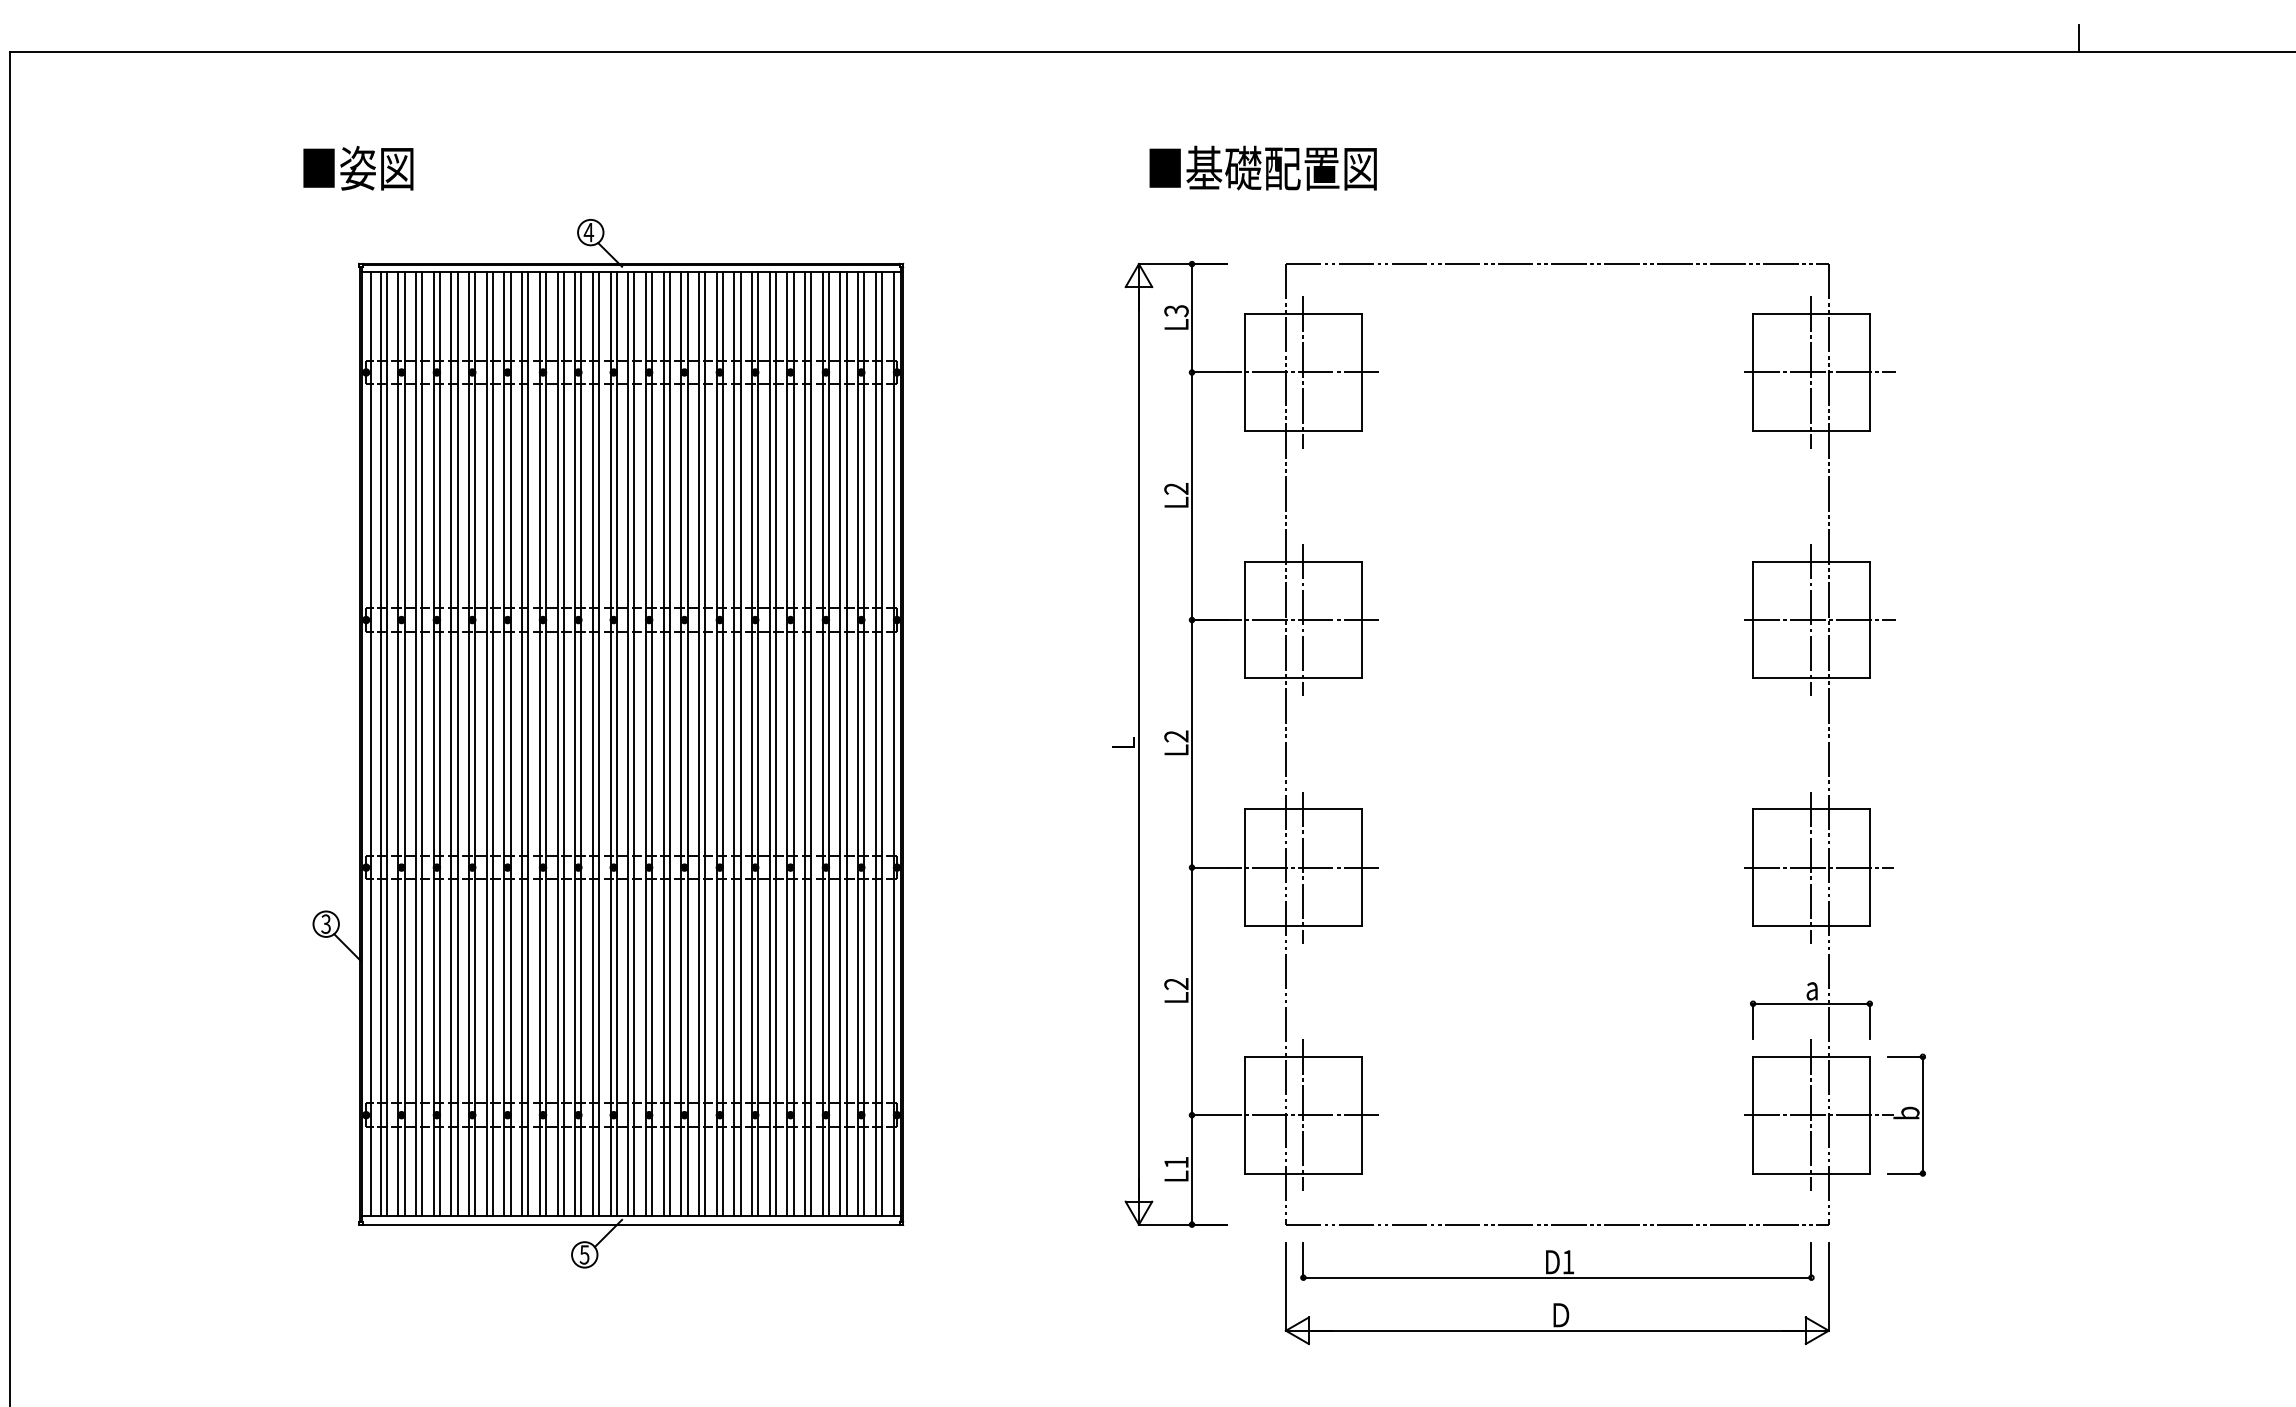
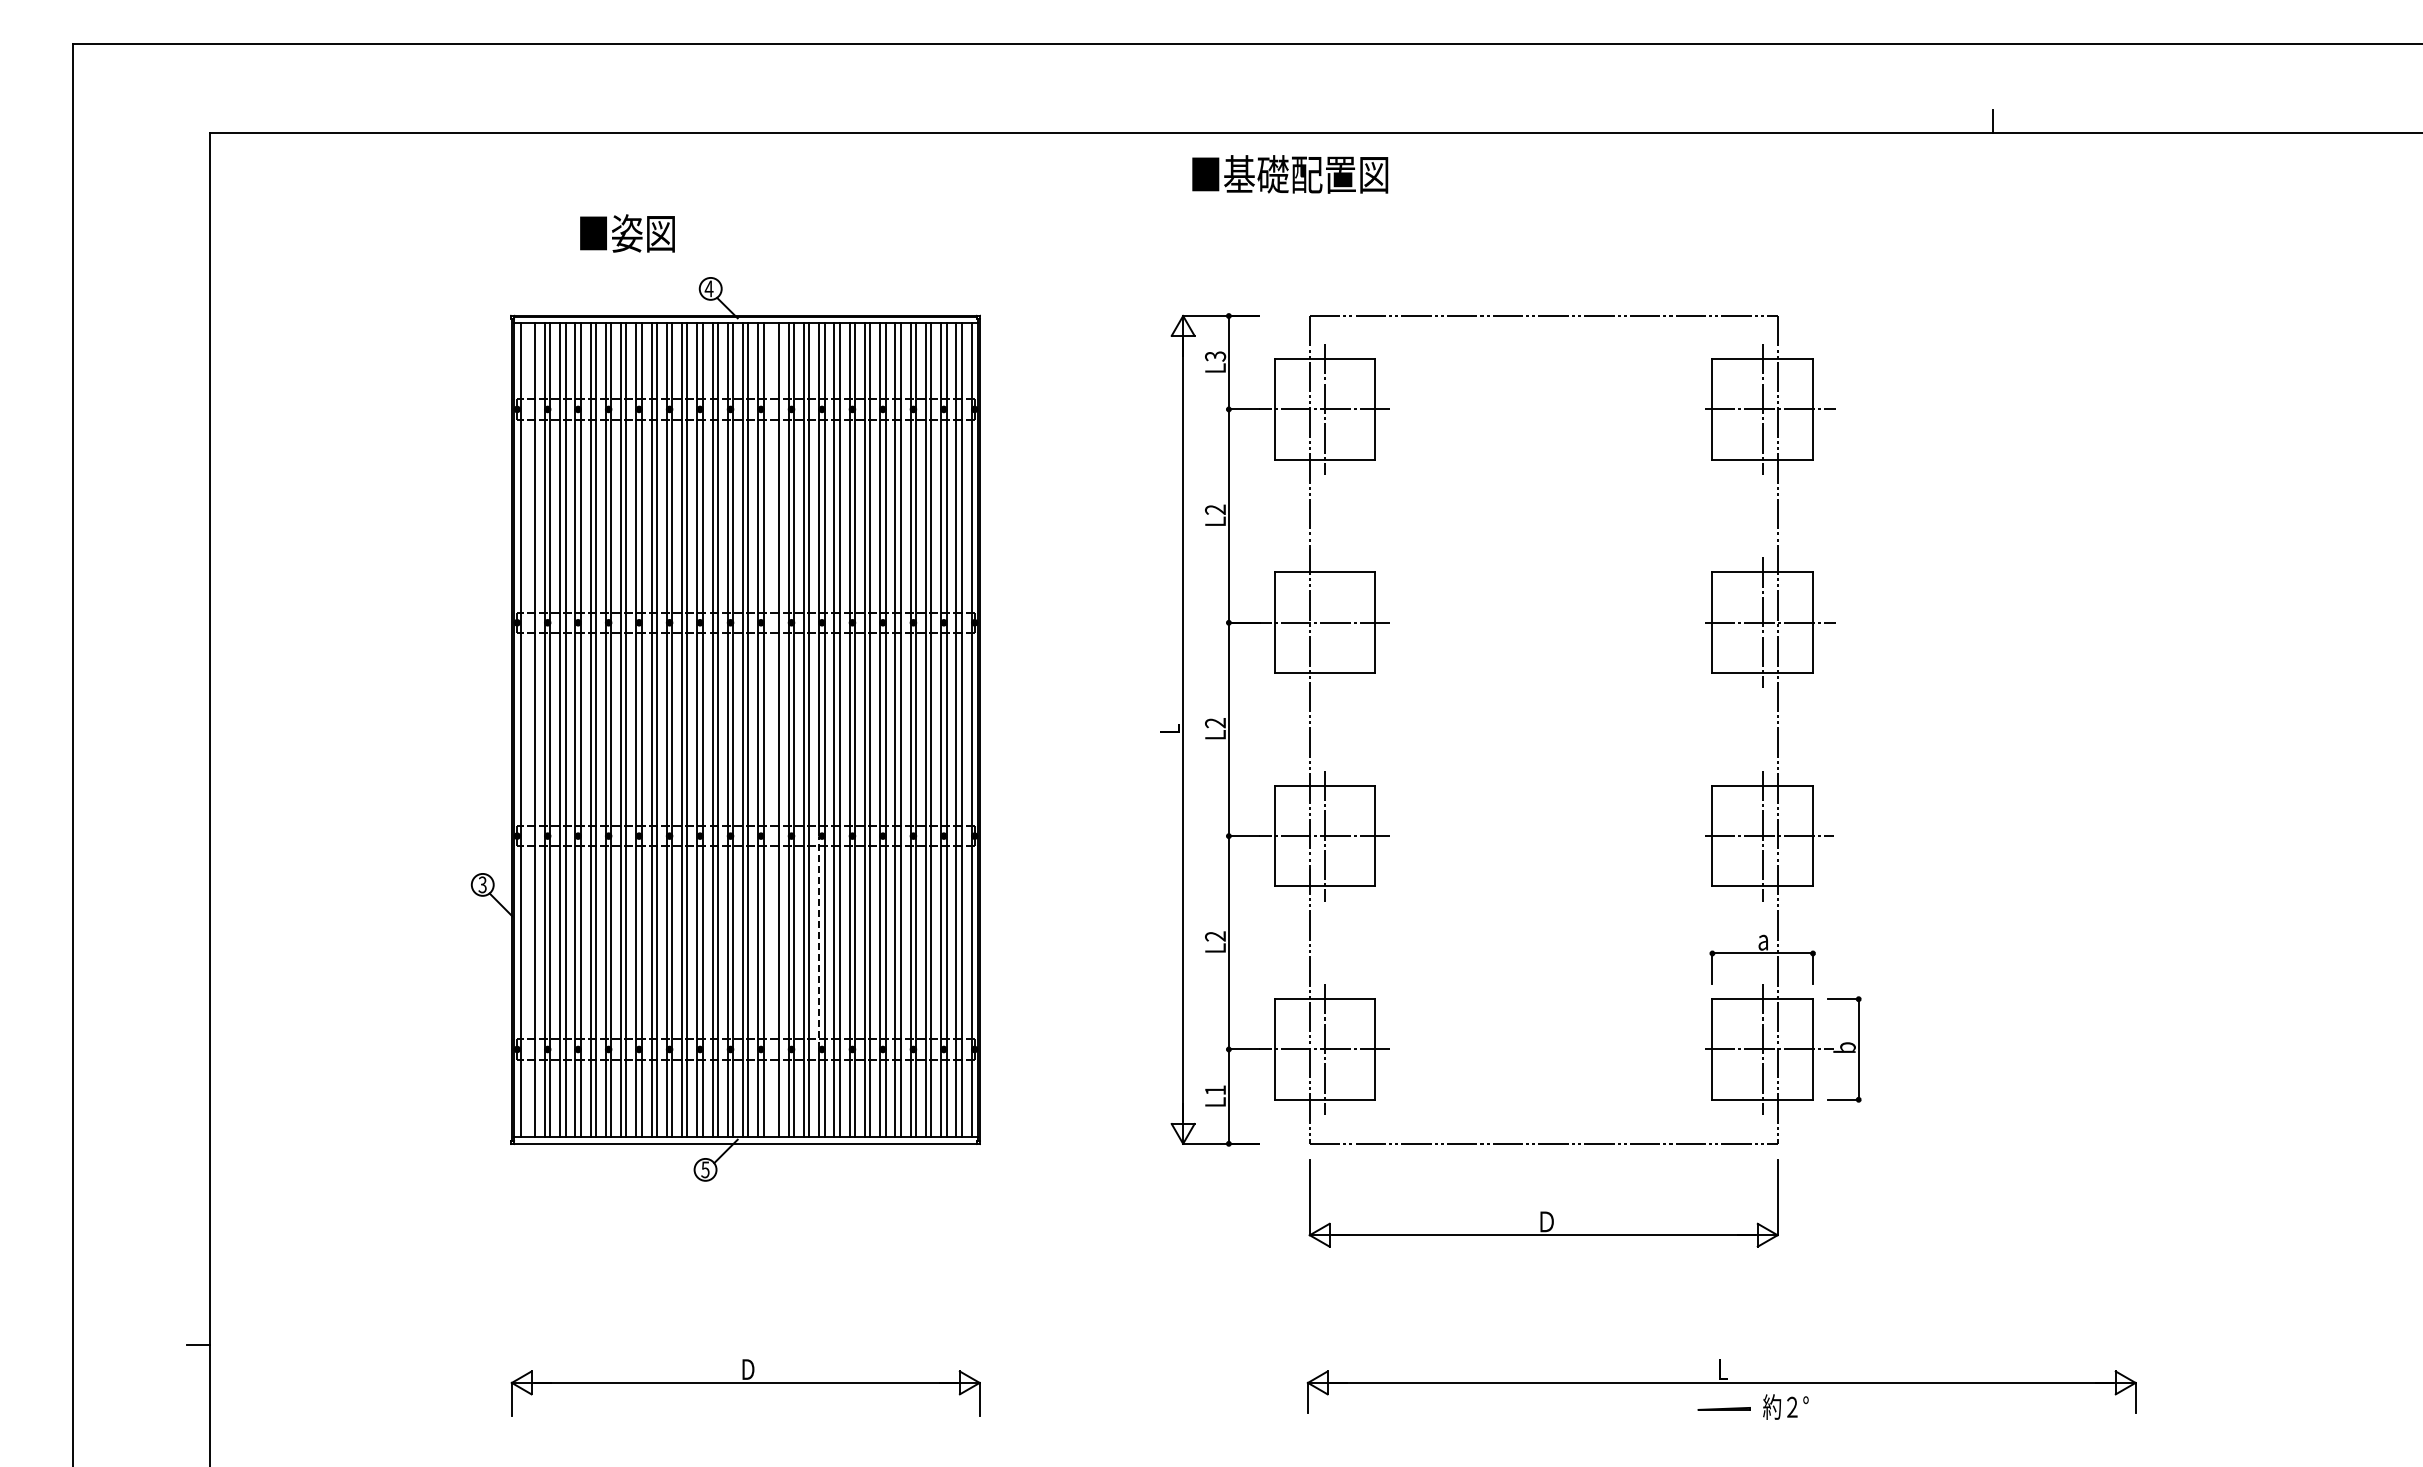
text: (358, 168) -> (627, 233), moved
text: (1263, 168) -> (1290, 174), moved
line: (1302, 619) -> (1324, 622), removed
line: (380, 743) -> (529, 729), removed
line: (663, 743) -> (773, 729), removed
line: (716, 991) -> (819, 942), solid -> dashed
part: (1557, 1261) -> (1543, 1175), removed

